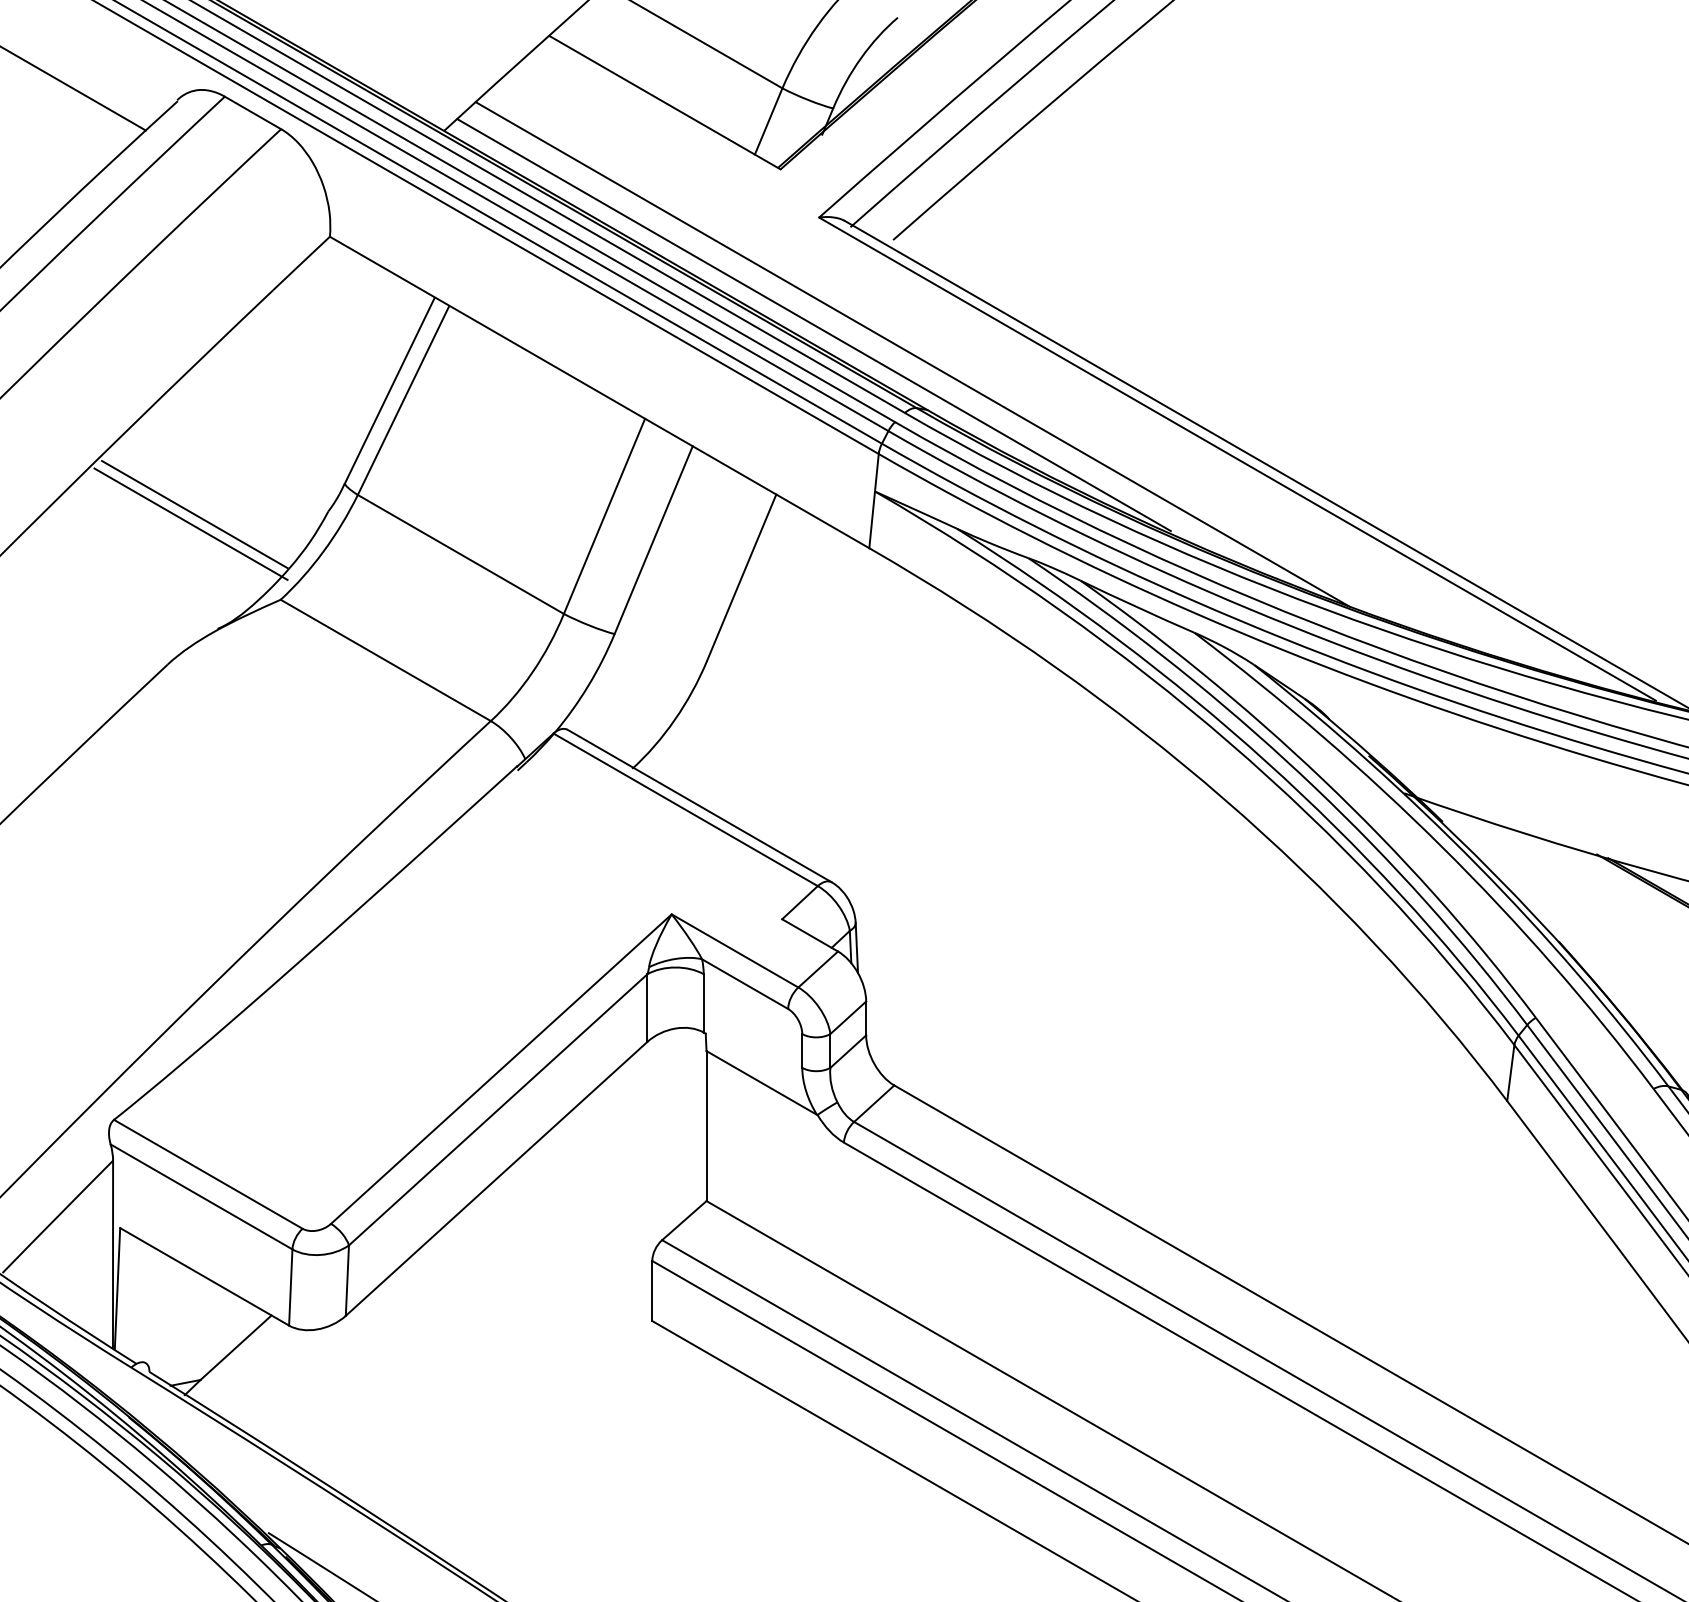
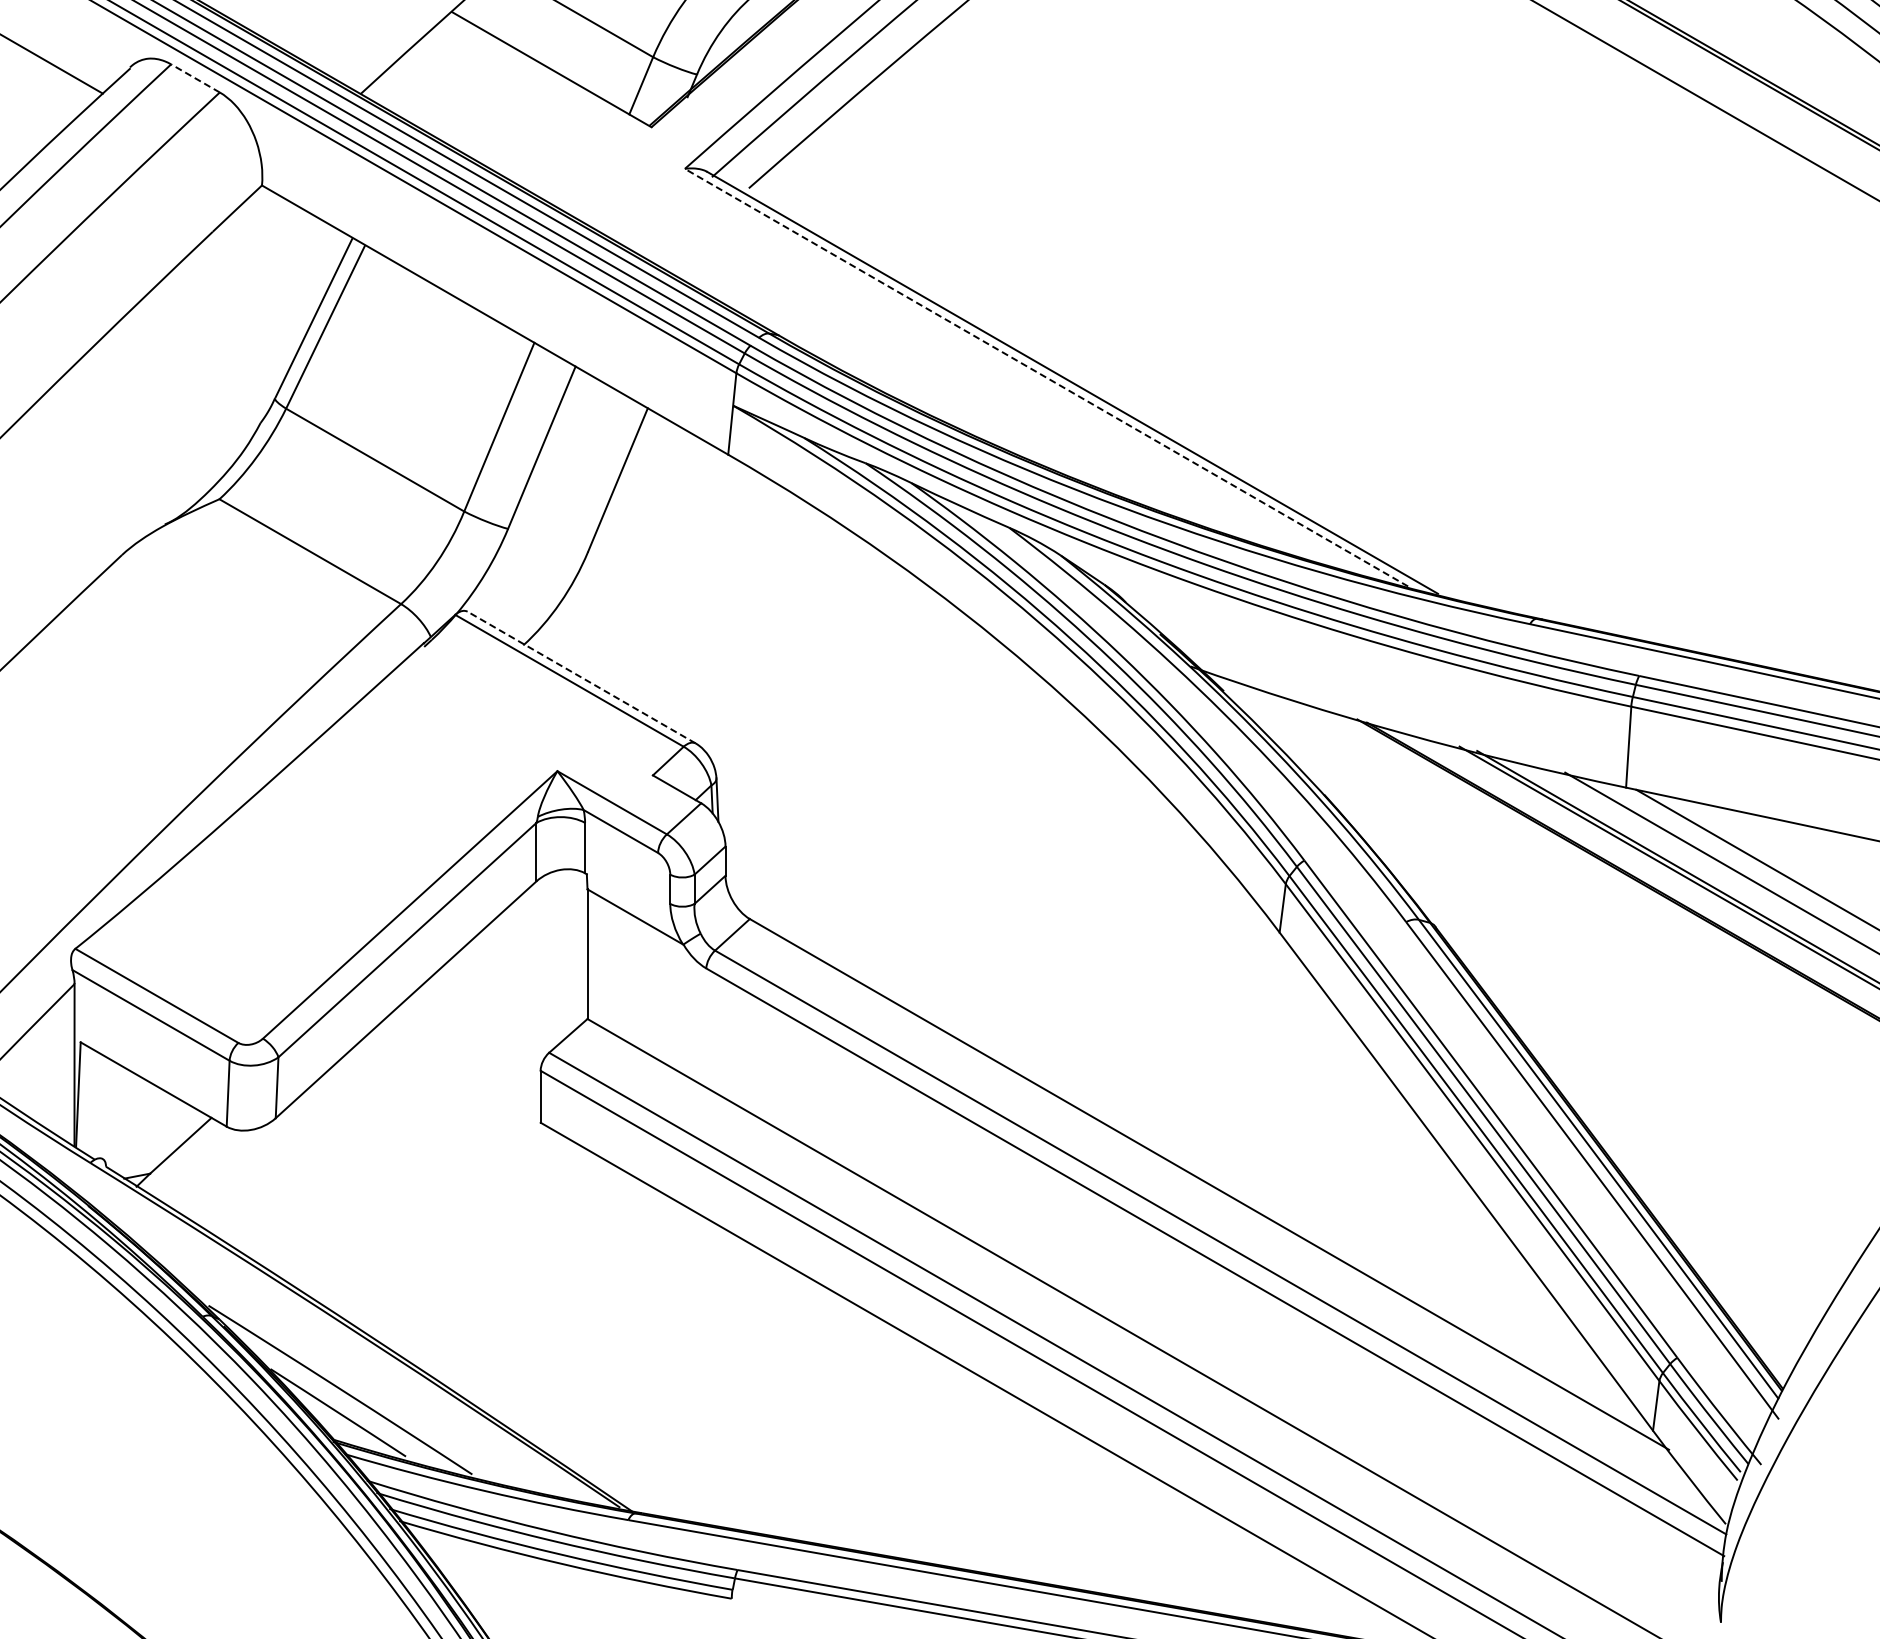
line: (252, 113) -> (195, 78), solid -> dashed
line: (814, 324) -> (680, 261), removed
line: (912, 354) -> (765, 287), removed
line: (1237, 458) -> (1046, 377), solid -> dashed
line: (195, 514) -> (145, 425), removed
line: (190, 523) -> (141, 433), removed
line: (699, 805) -> (581, 677), solid -> dashed

